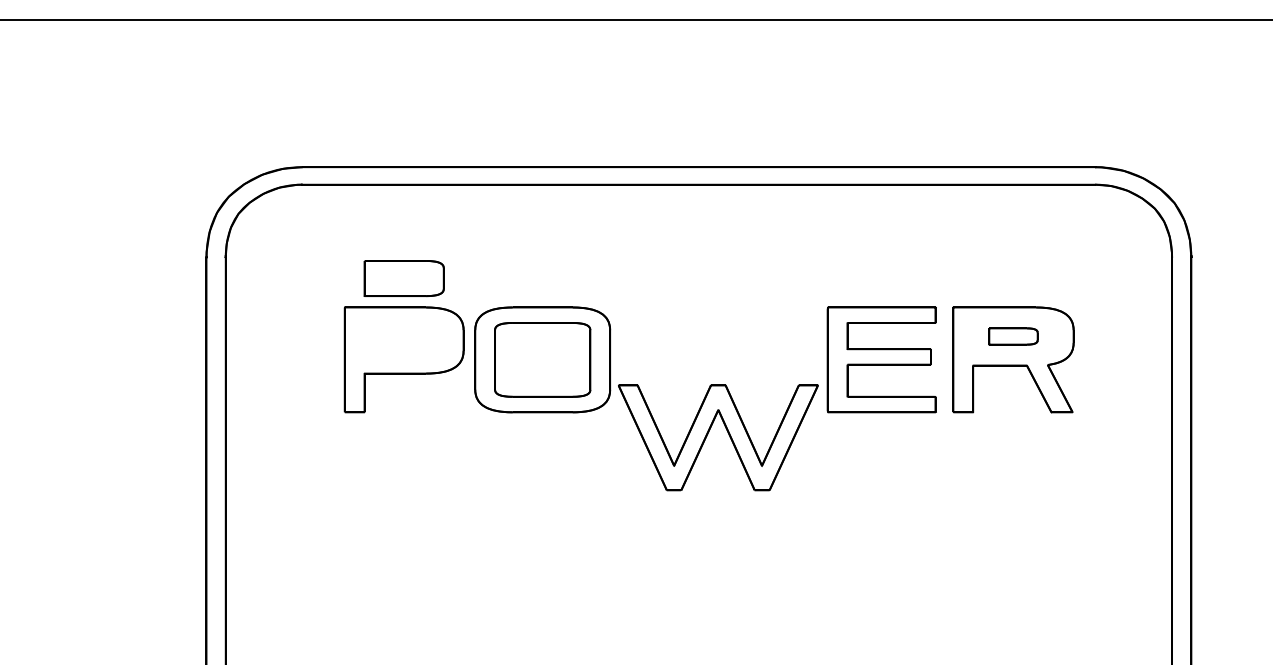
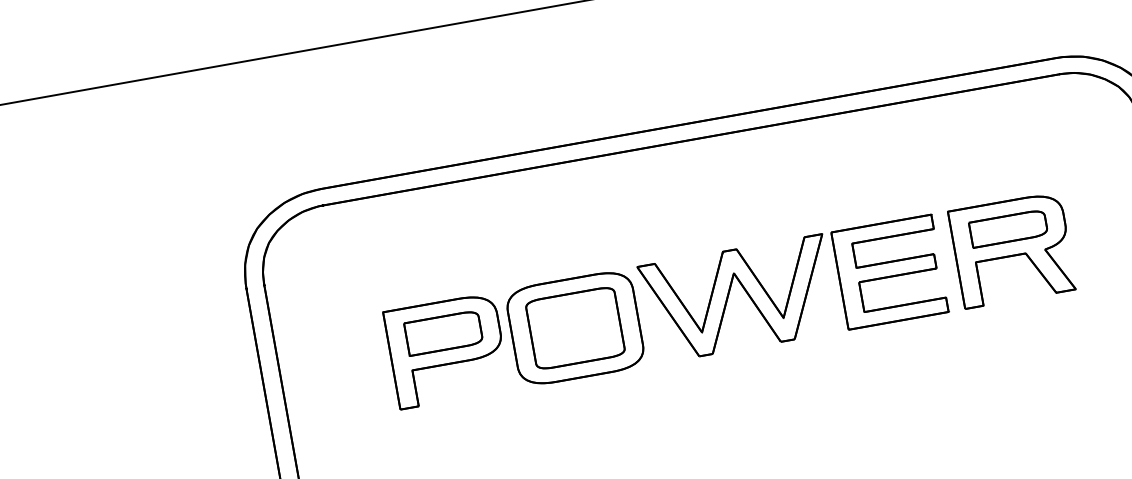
part: (403, 278) -> (443, 333), moved
part: (1013, 336) -> (1008, 228), size x1.67
part: (728, 435) -> (747, 295), moved

